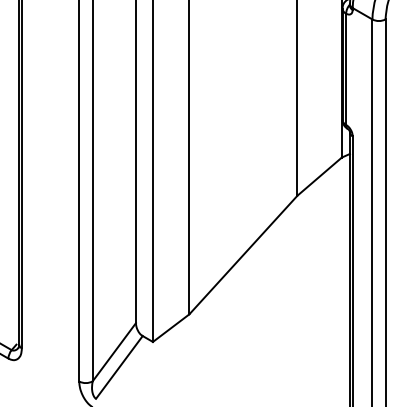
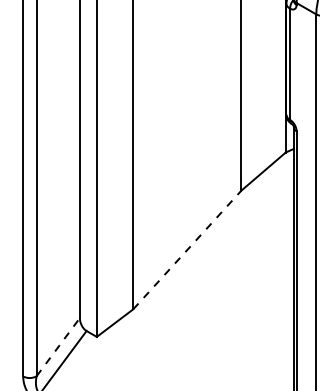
line: (243, 254) -> (187, 249), solid -> dashed
line: (114, 351) -> (58, 346), solid -> dashed

